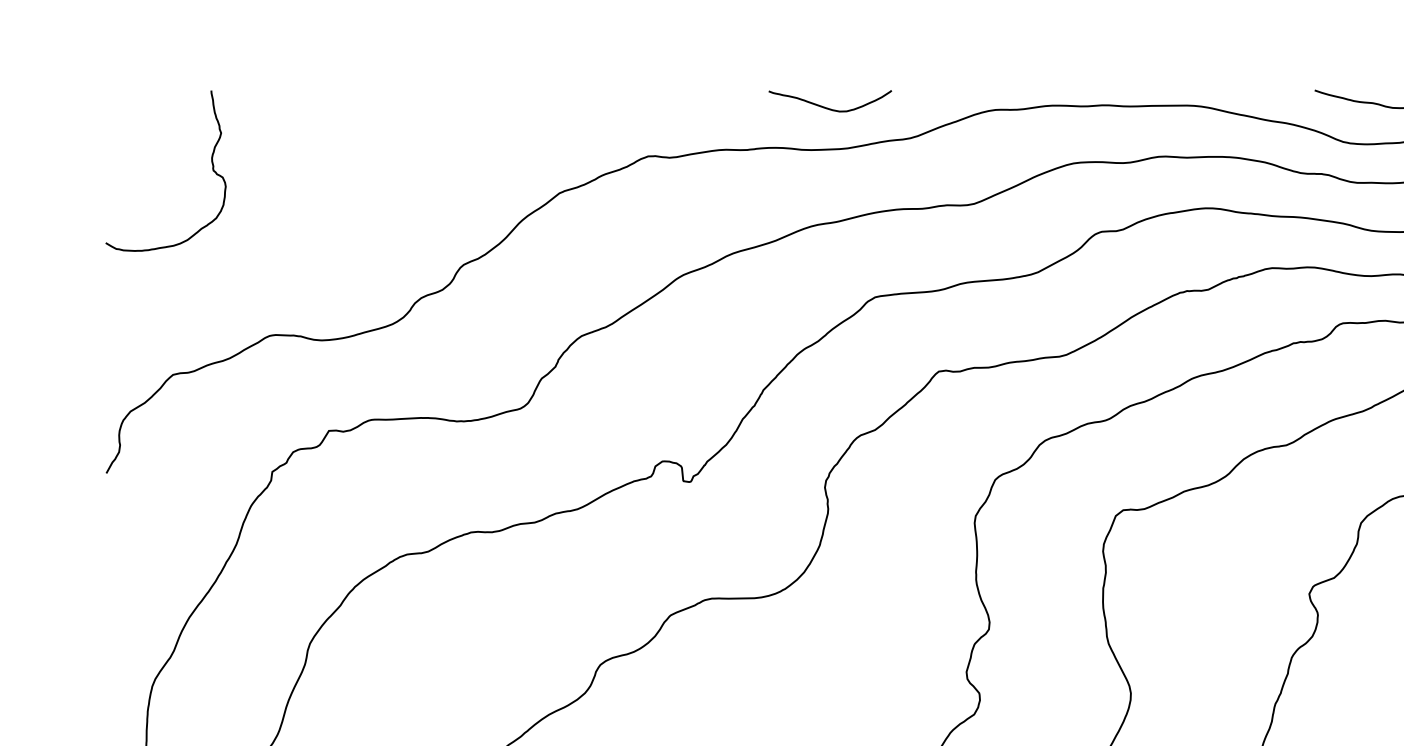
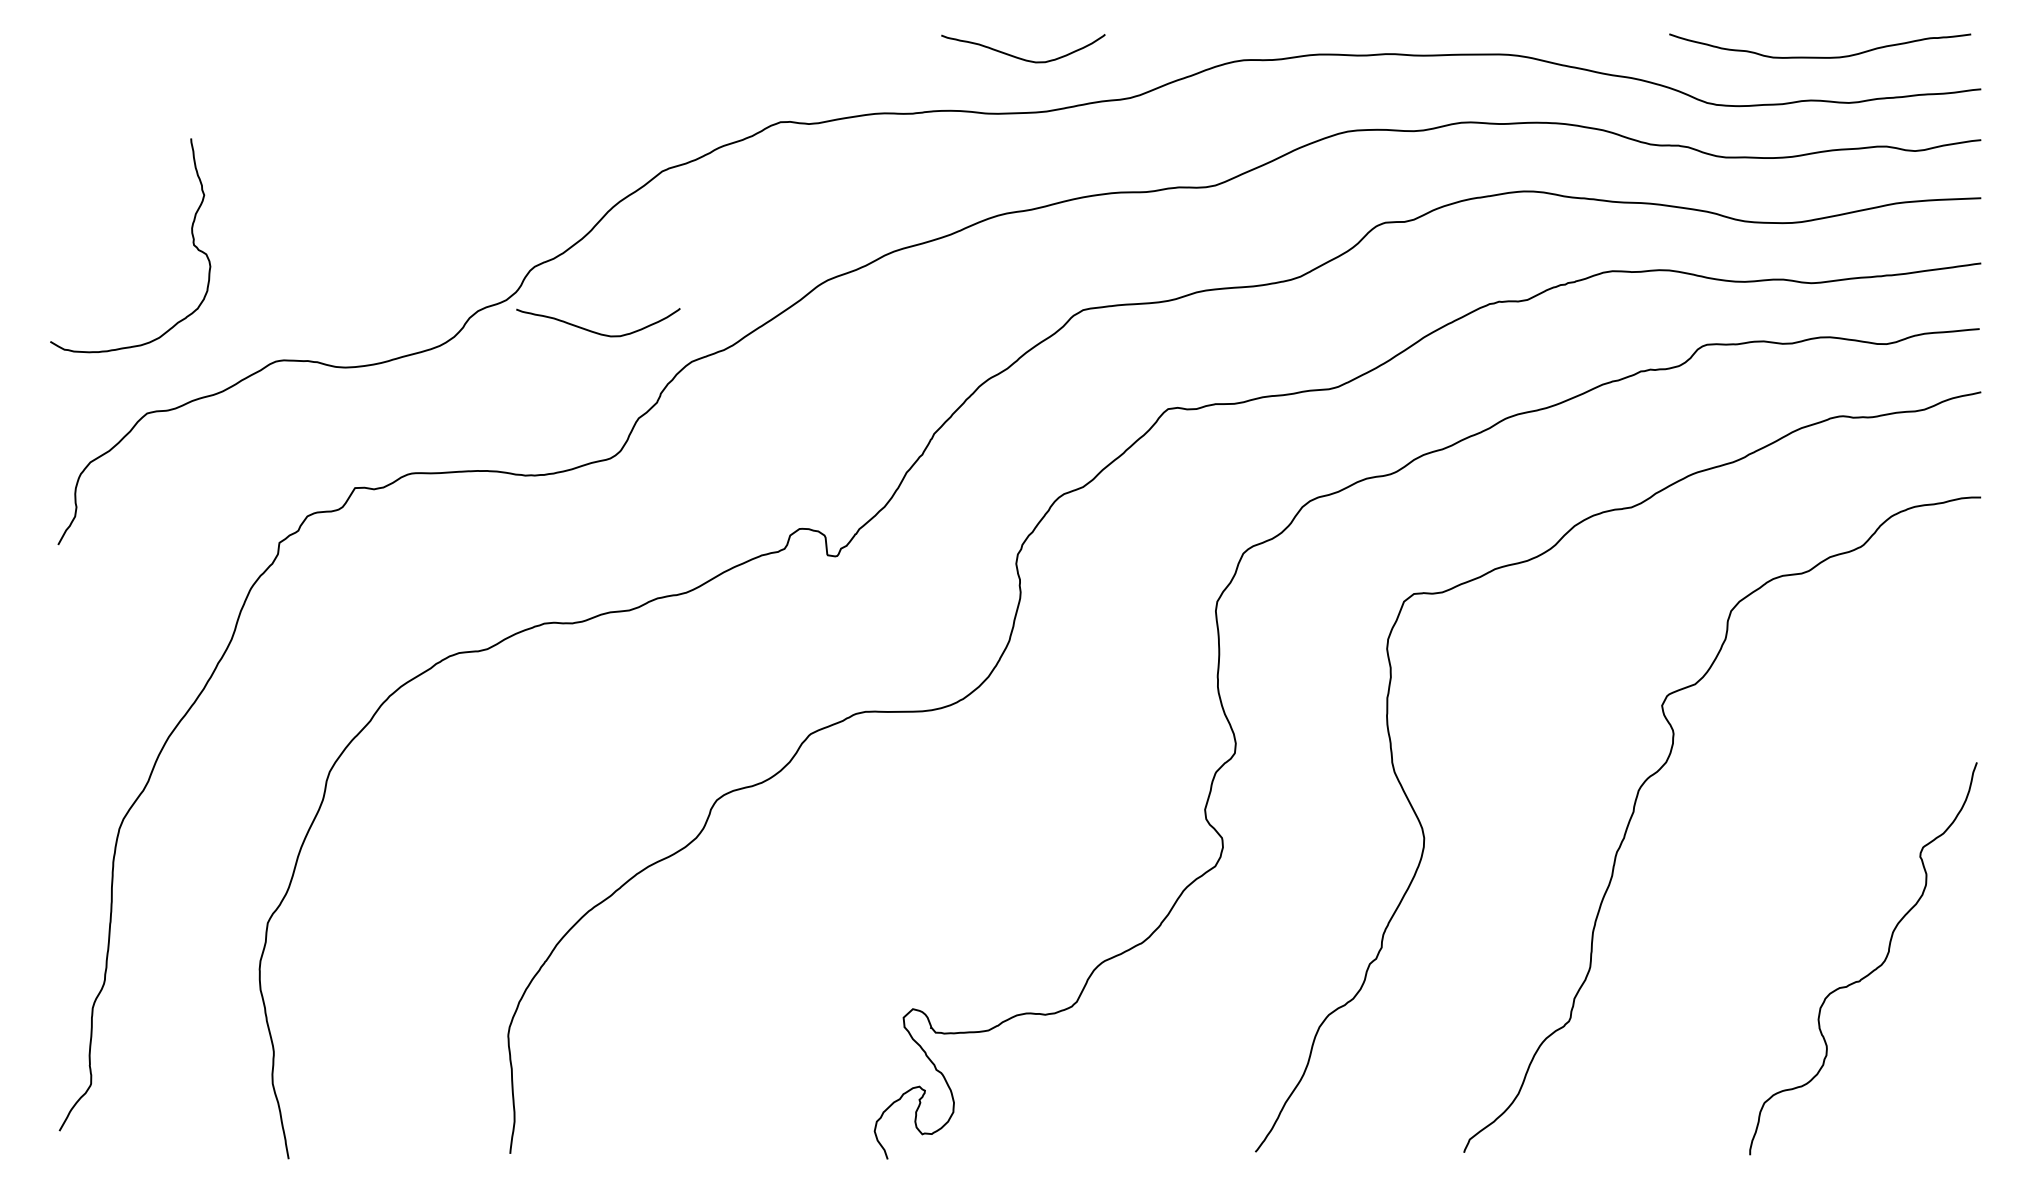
curve: (211, 162) -> (191, 234), moved
curve: (509, 313) -> (595, 331), added

